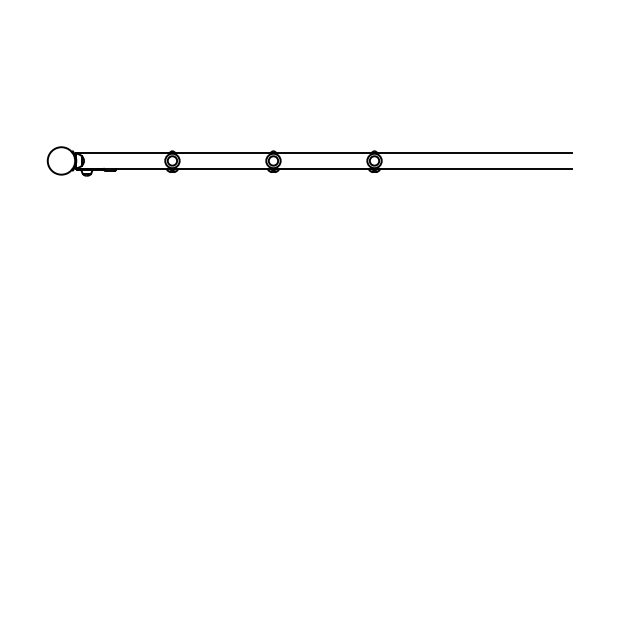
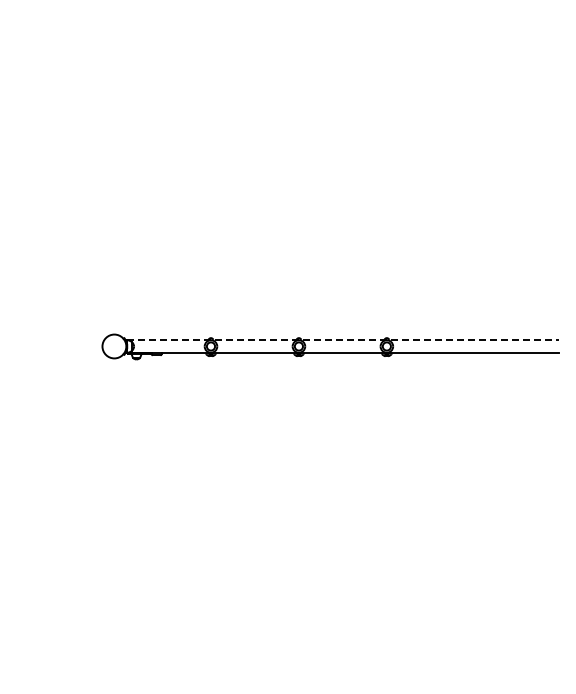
line: (323, 152) -> (342, 339), solid -> dashed

